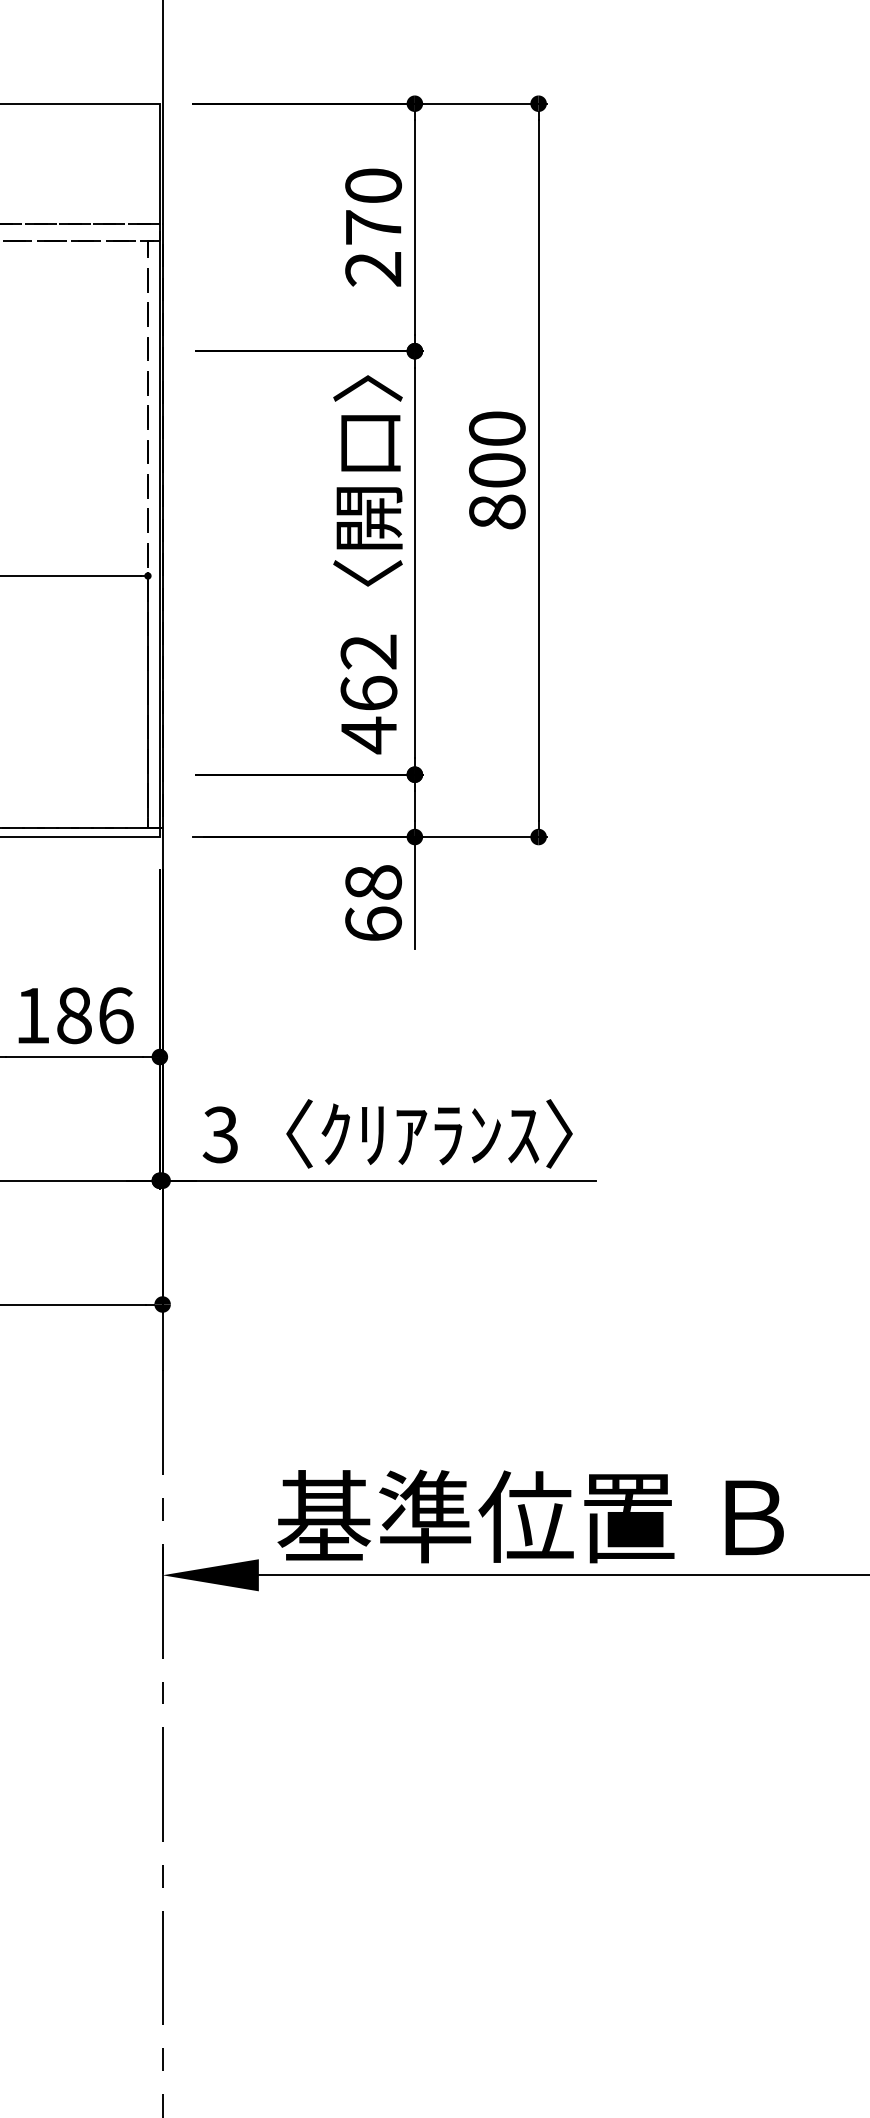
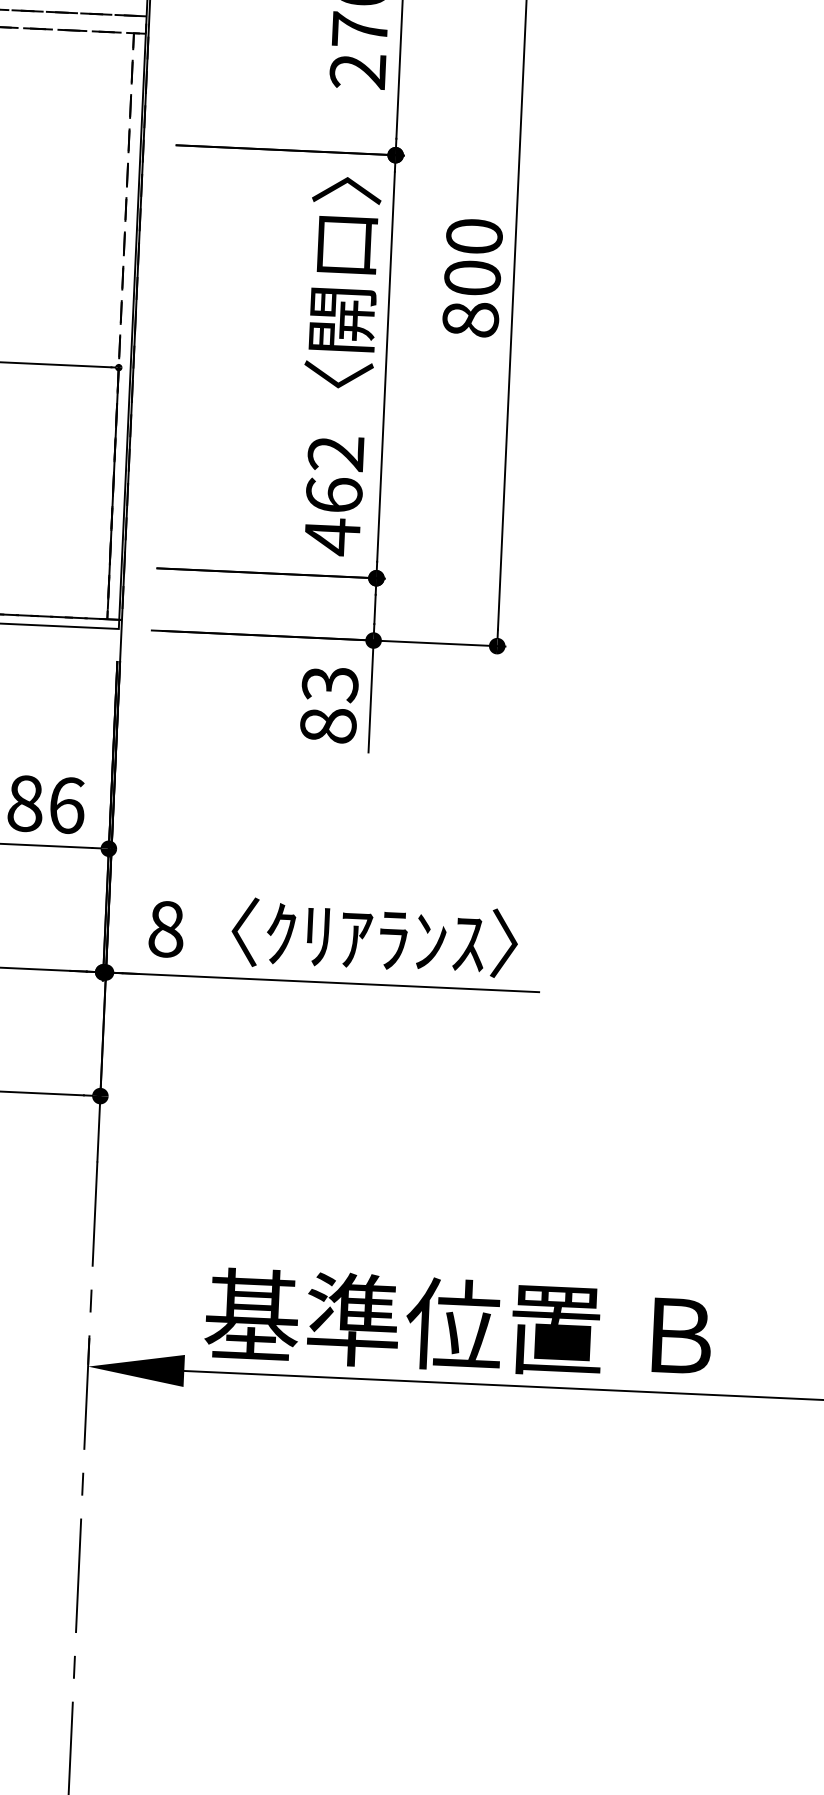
text: (373, 903) -> (329, 705), 68 -> 83
text: (220, 1134) -> (165, 928), 3 -> 8

